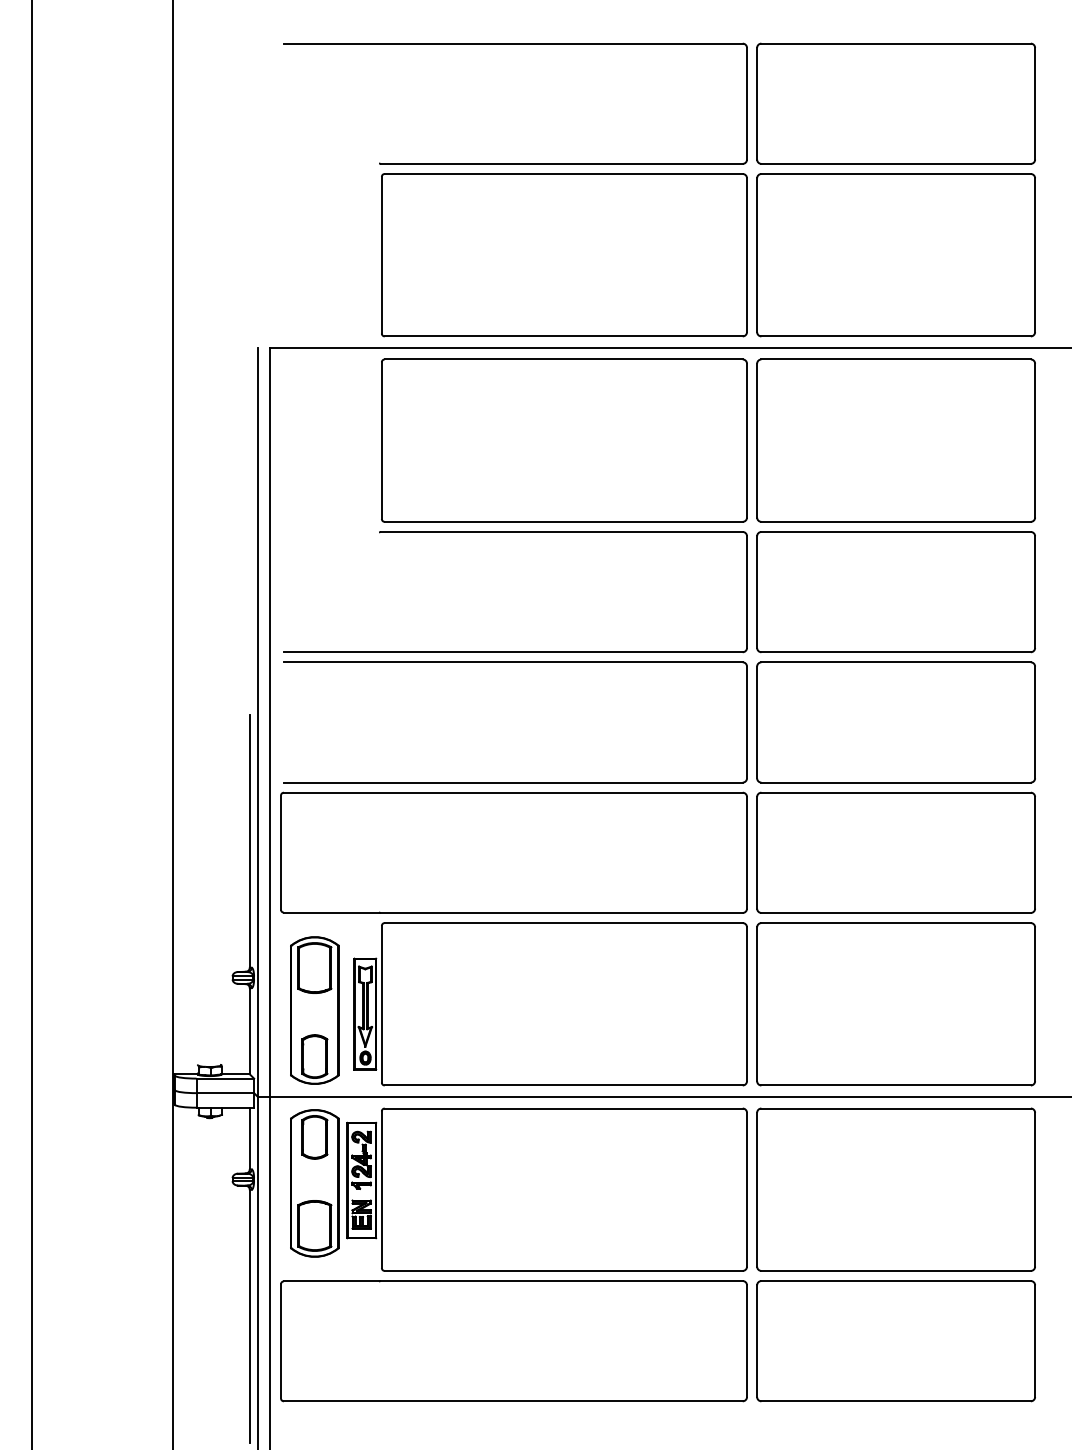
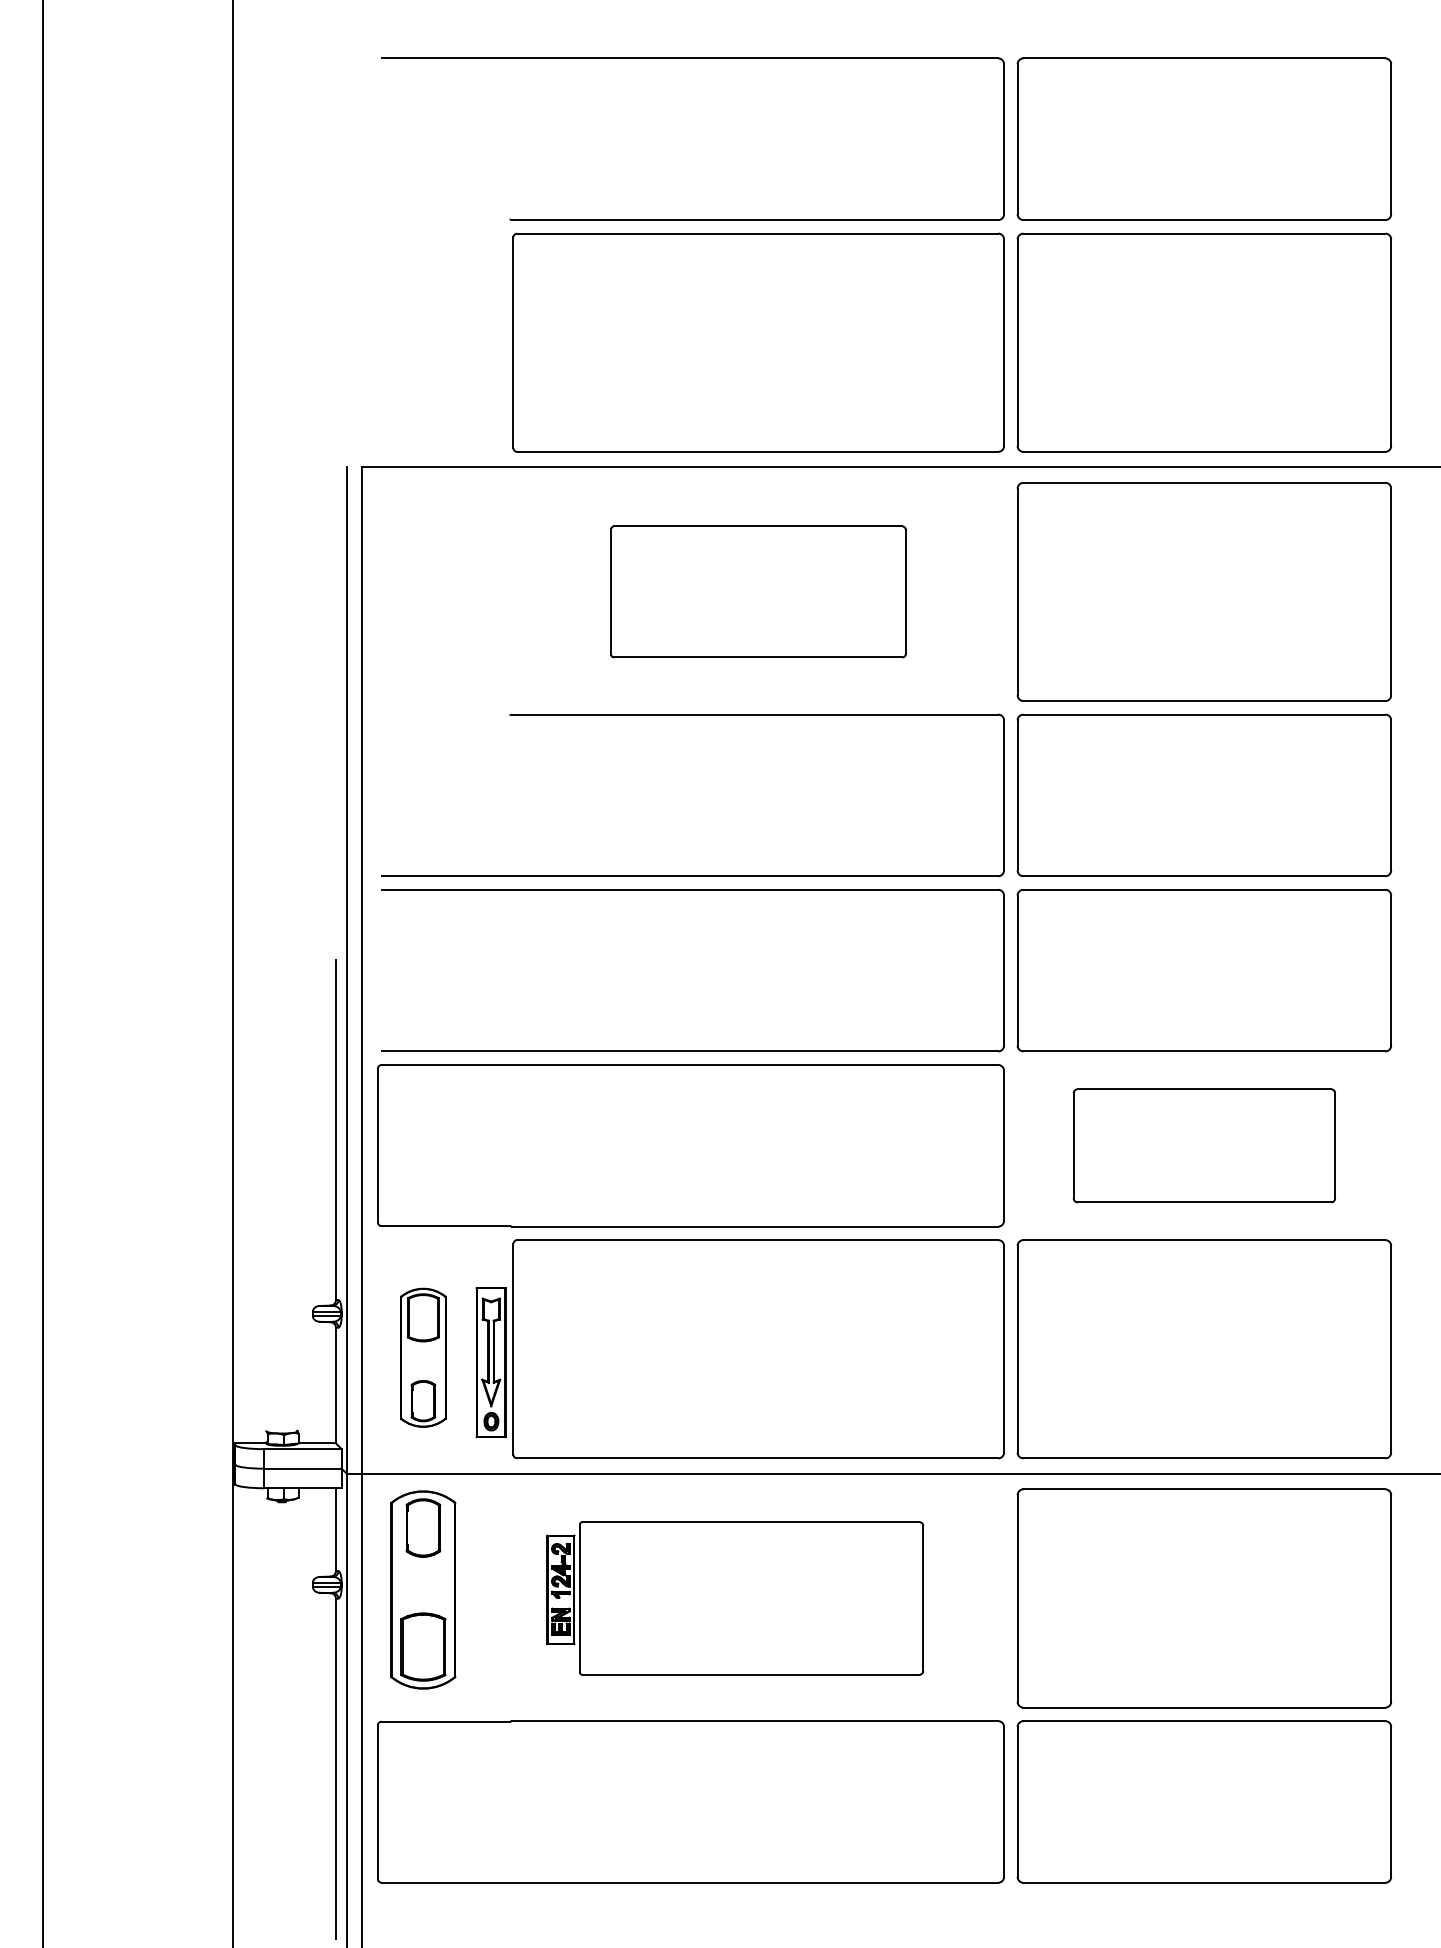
part: (564, 440) -> (758, 591), size x0.6
part: (896, 852) -> (1204, 1145), size x0.7
part: (314, 1010) -> (423, 1357), size x0.7
part: (546, 1189) -> (734, 1598), size x0.7

